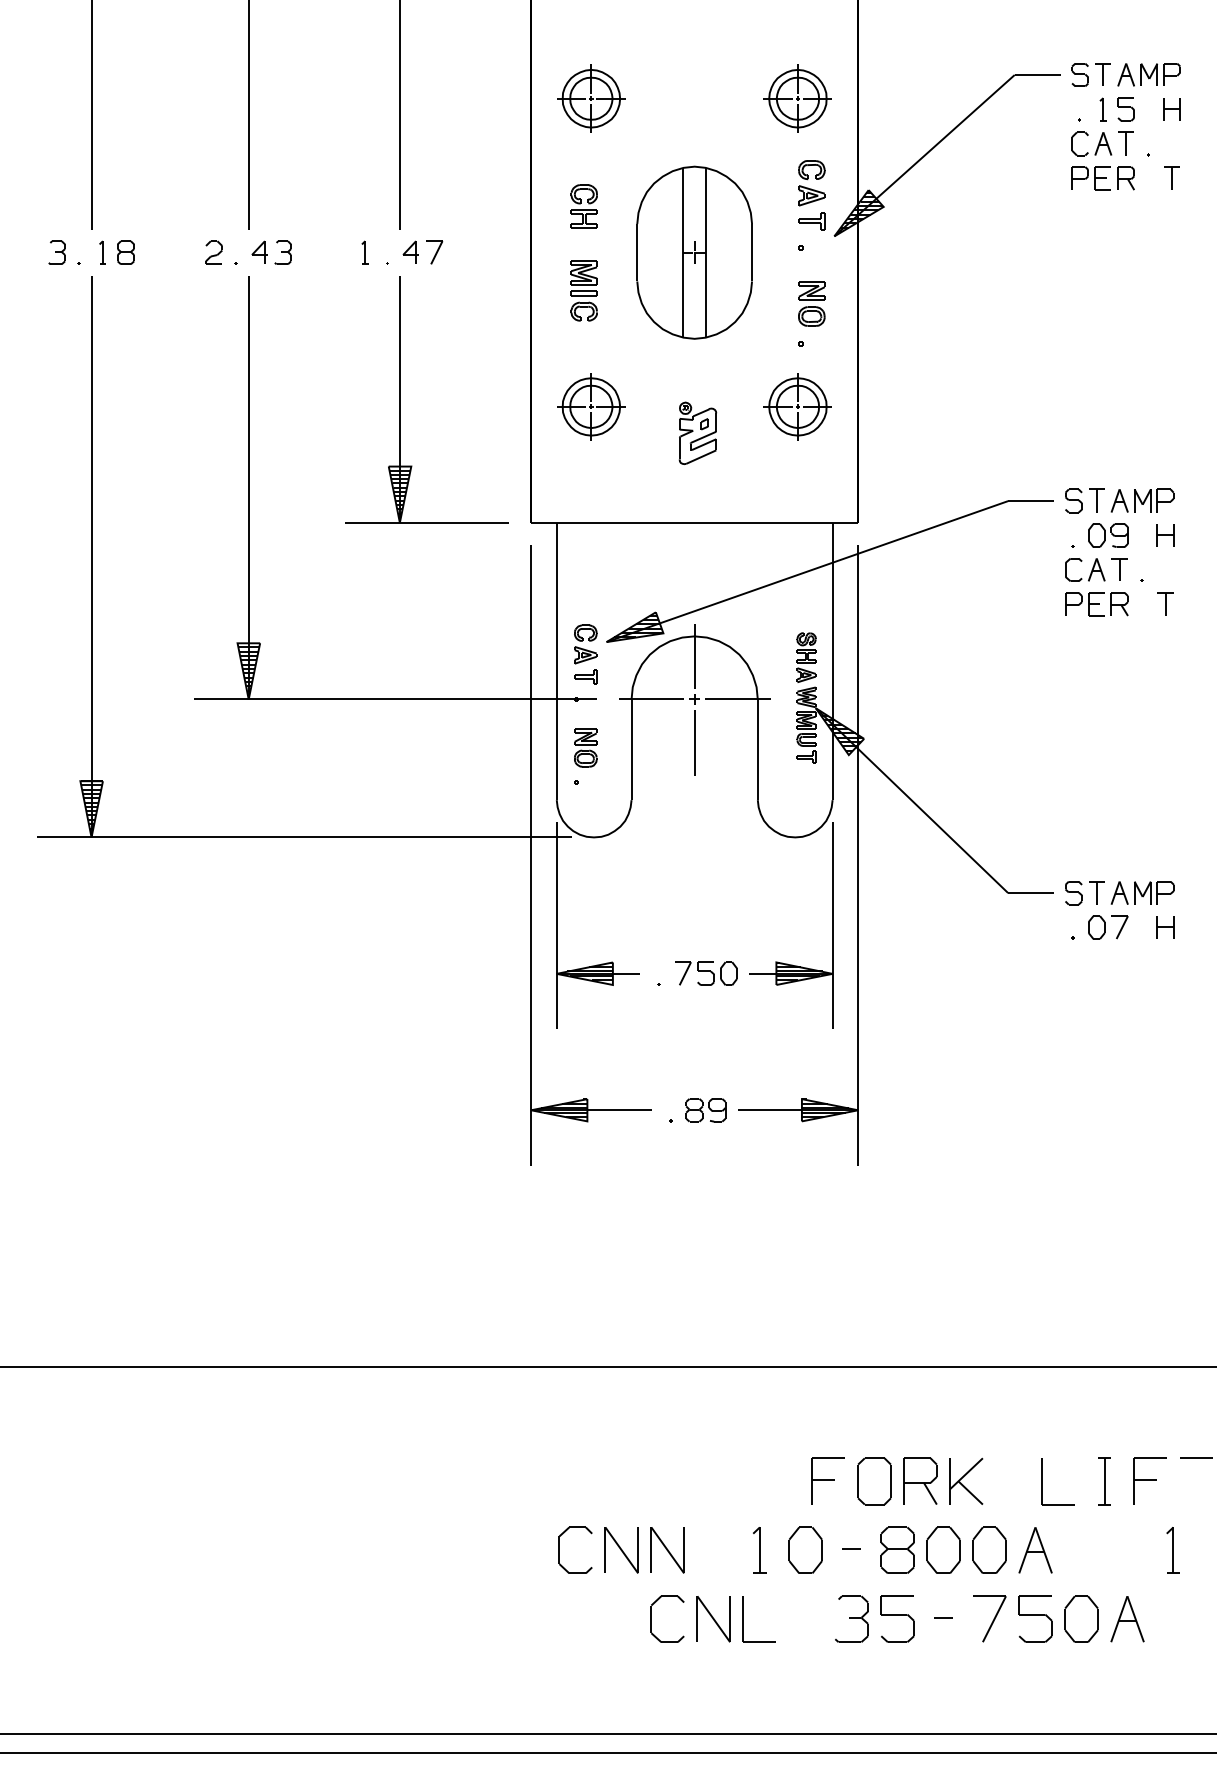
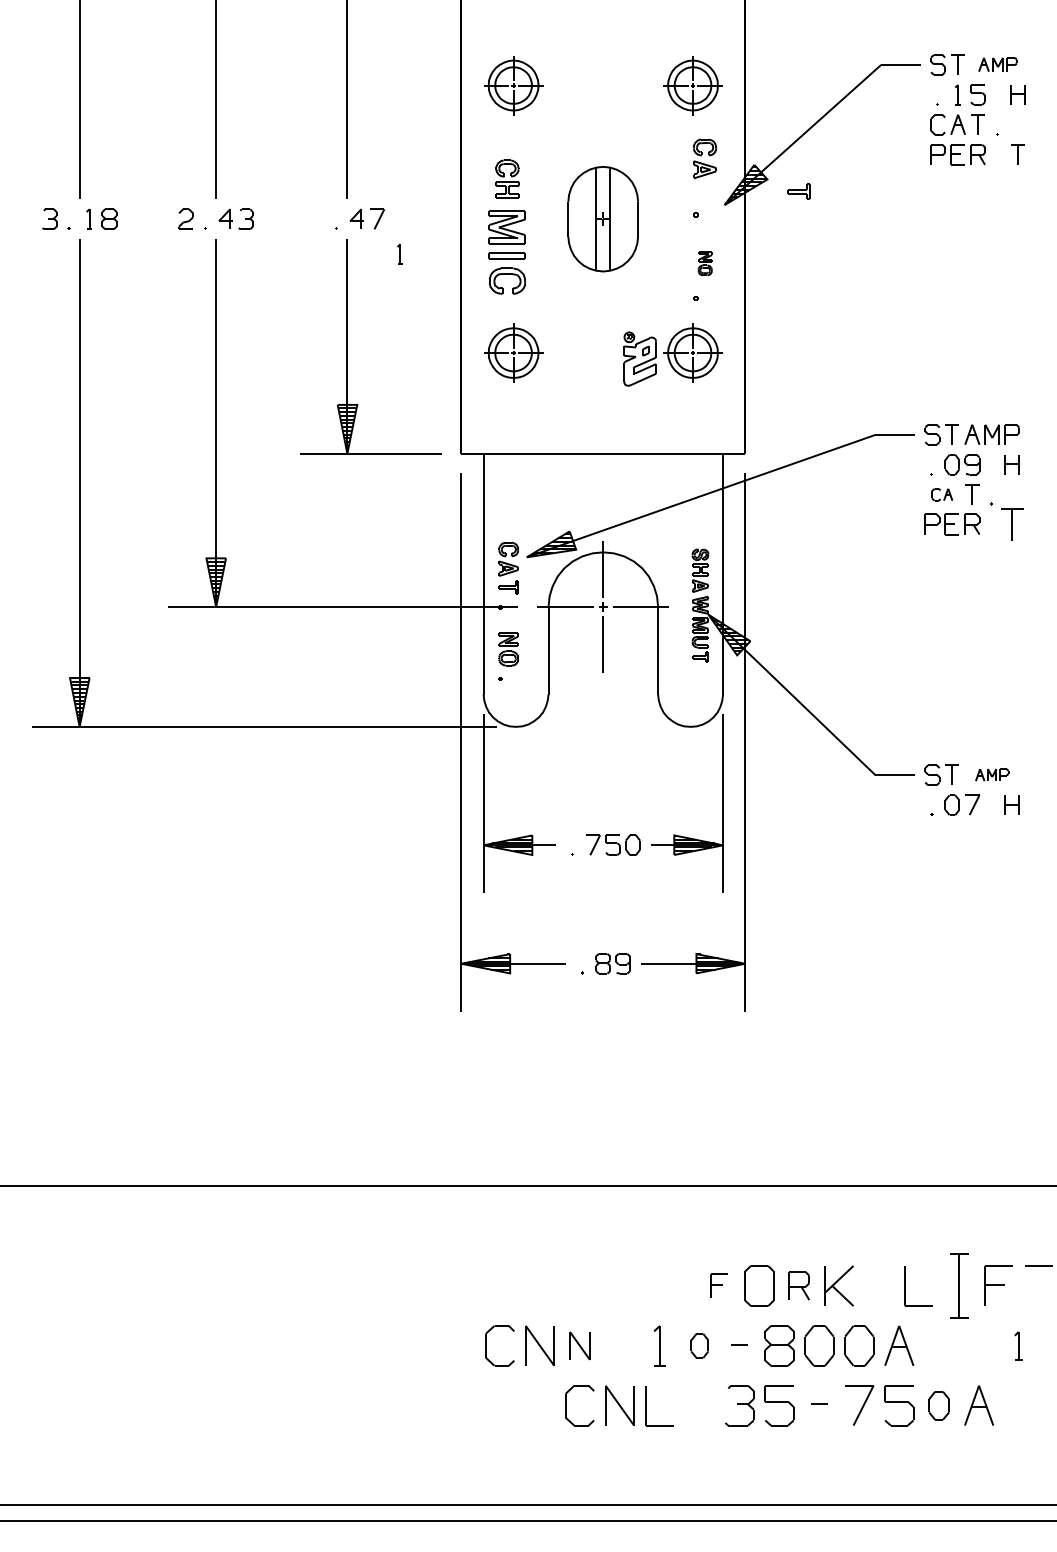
part: (1148, 74) -> (997, 64), size x0.7
part: (811, 220) -> (798, 191), moved
part: (364, 251) -> (399, 253), moved
part: (693, 251) -> (602, 218), size x0.7
part: (584, 291) -> (507, 252), size x1.6
part: (812, 303) -> (705, 263), size x0.6
part: (697, 432) -> (639, 358), moved
part: (1084, 569) -> (941, 494), size x0.6
part: (1164, 603) -> (1011, 523), size x1.6
part: (1141, 892) -> (991, 774), size x0.6
part: (827, 1480) -> (718, 1285), size x0.6
part: (920, 1480) -> (799, 1285), size x0.7
part: (1103, 1480) -> (958, 1285), size x1.6
part: (667, 1549) -> (579, 1345), size x0.7
part: (805, 1549) -> (699, 1345), size x0.6
part: (1172, 1549) -> (1018, 1345), size x0.7
part: (1080, 1619) -> (938, 1405), size x0.7

